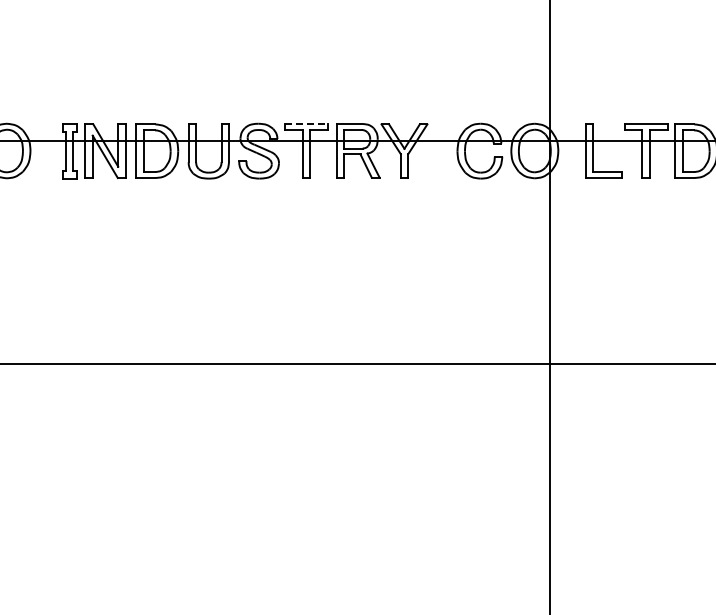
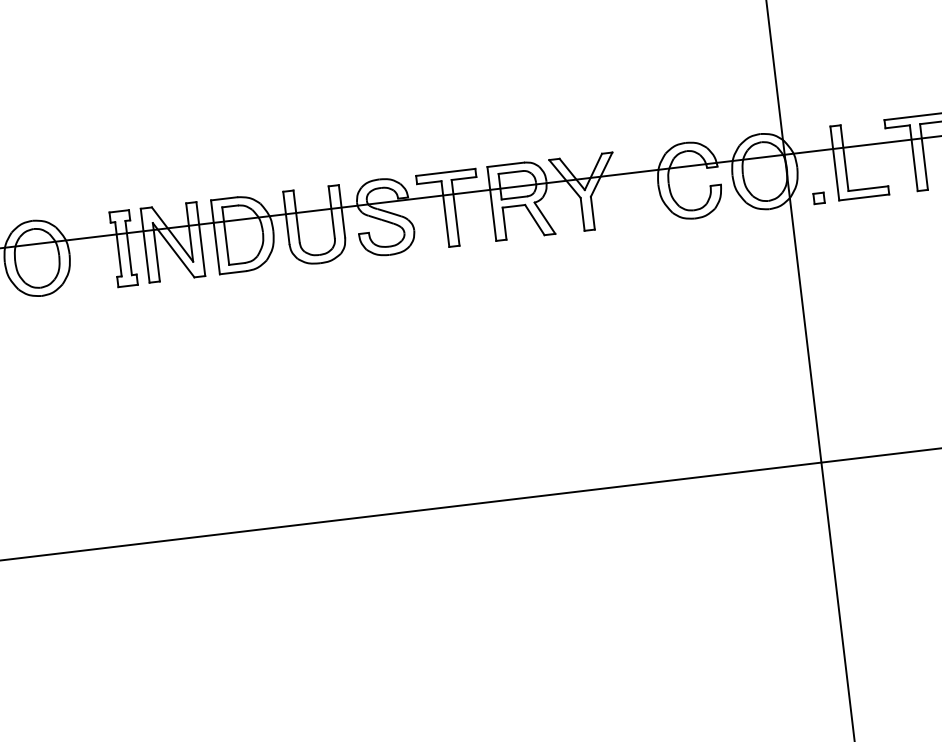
line: (307, 124) -> (447, 172), dashed -> solid
part: (571, 174) -> (819, 197), added

